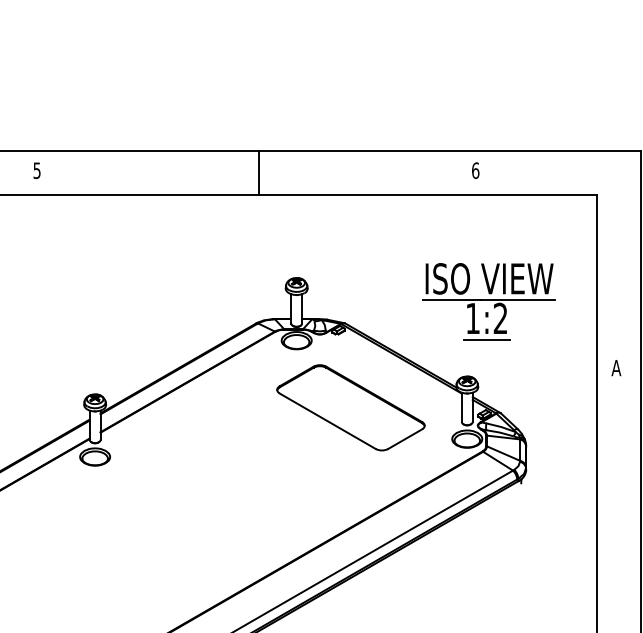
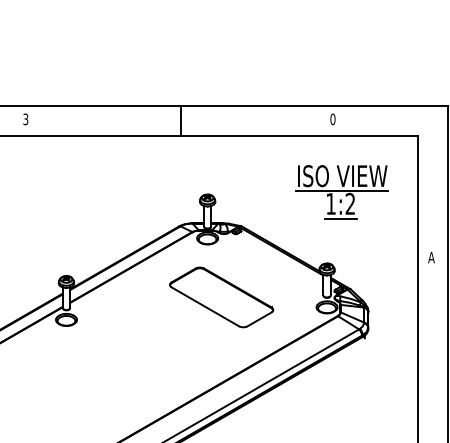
text: (36, 169) -> (25, 118), 5 -> 3
text: (475, 169) -> (332, 118), 6 -> 0
part: (487, 302) -> (341, 192), moved
part: (350, 407) -> (221, 297), moved

